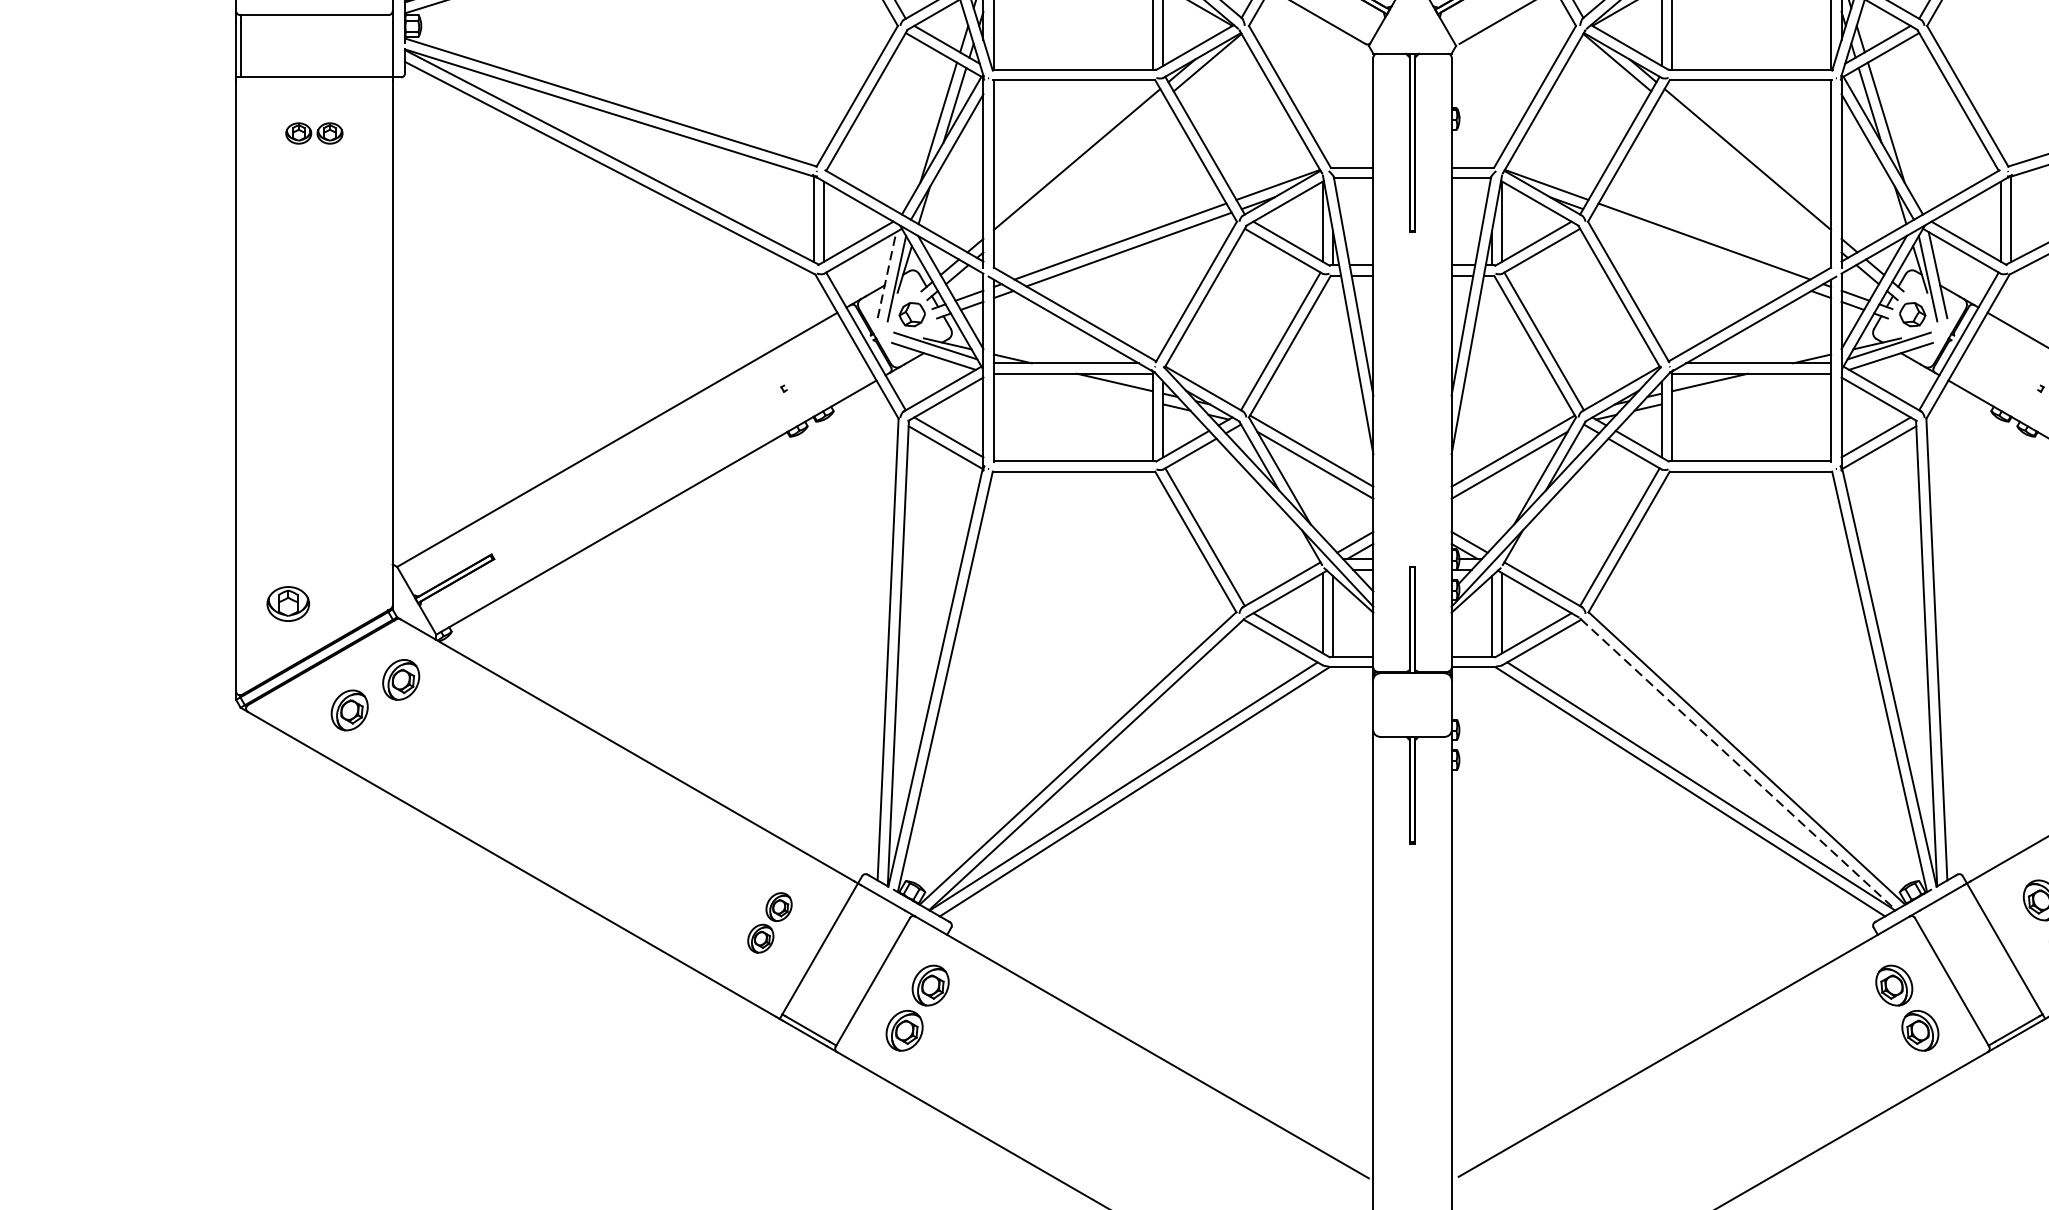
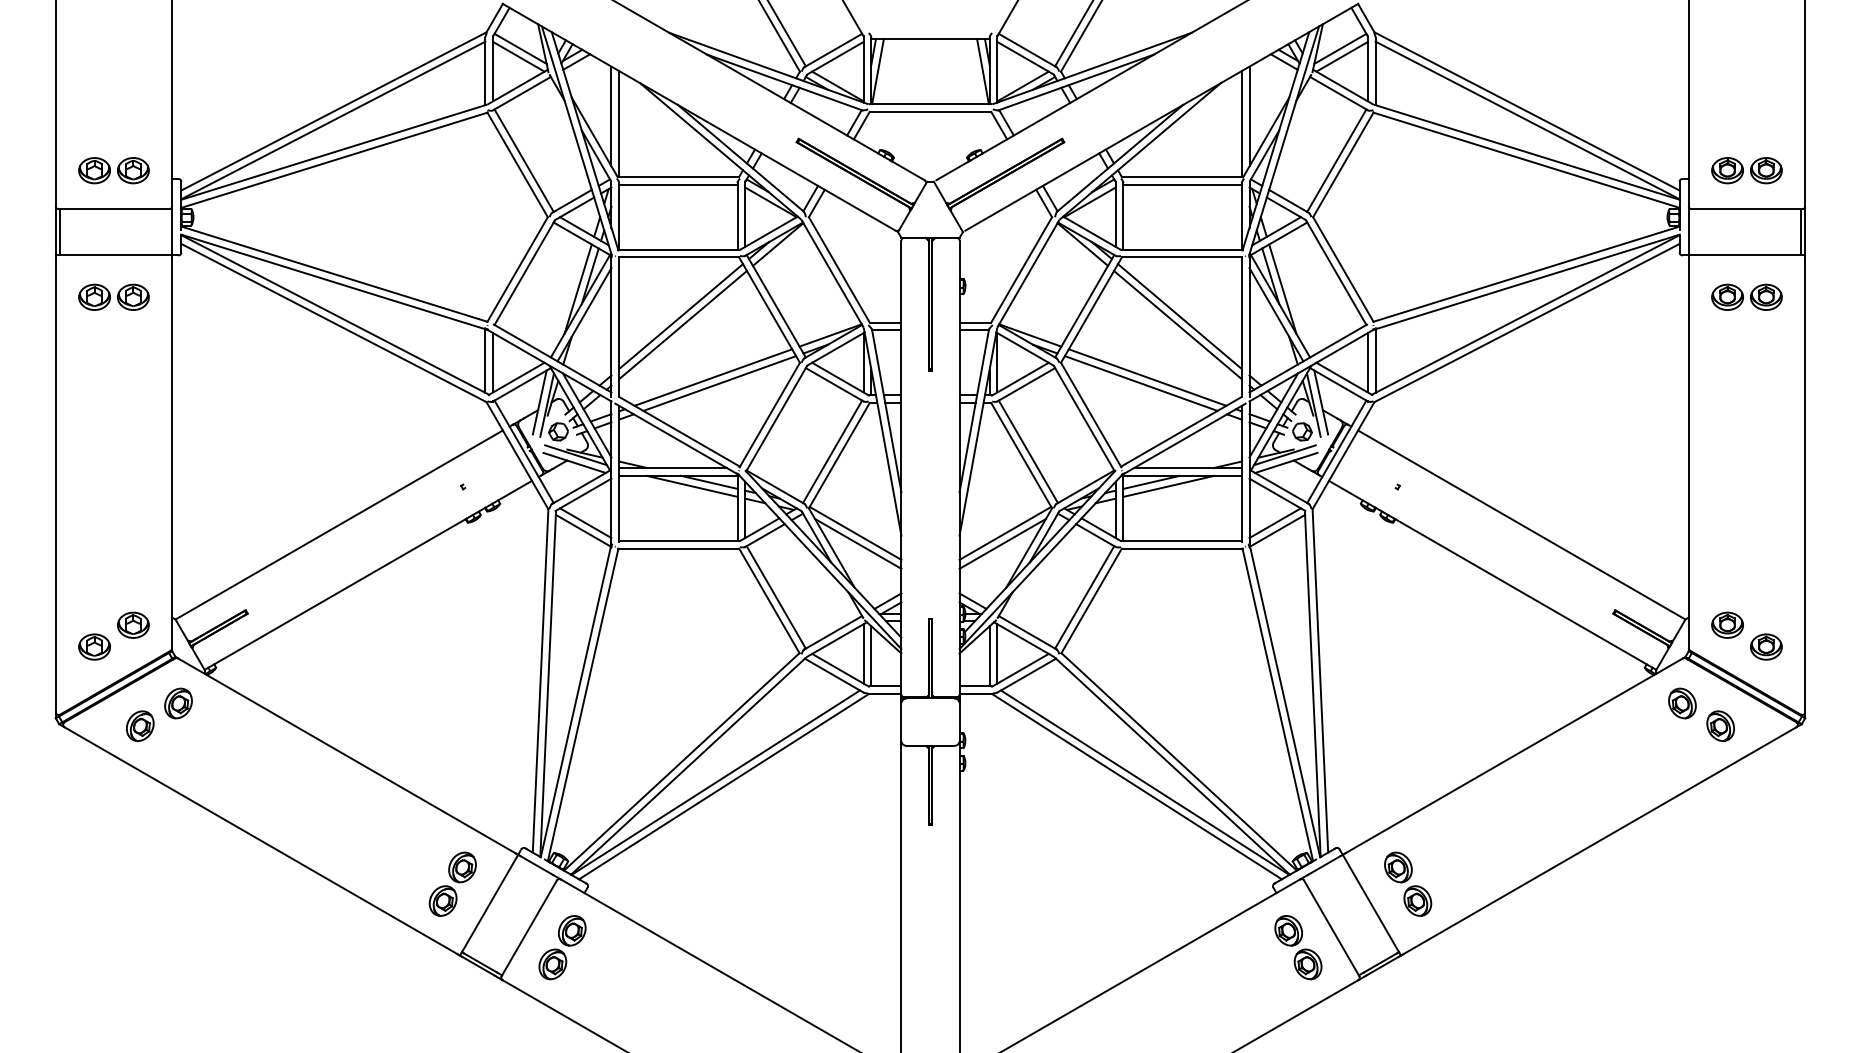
part: (313, 132) -> (113, 296), size x1.67
line: (1078, 170) -> (682, 324), added
line: (1744, 170) -> (1177, 324), added
line: (1694, 249) -> (1140, 383), added
line: (886, 275) -> (539, 402), dashed -> solid
line: (1091, 386) -> (691, 485), added
line: (1732, 386) -> (1168, 485), added
part: (340, 573) -> (133, 624), added
line: (1739, 764) -> (1173, 766), dashed -> solid
part: (769, 921) -> (452, 883), size x1.43

